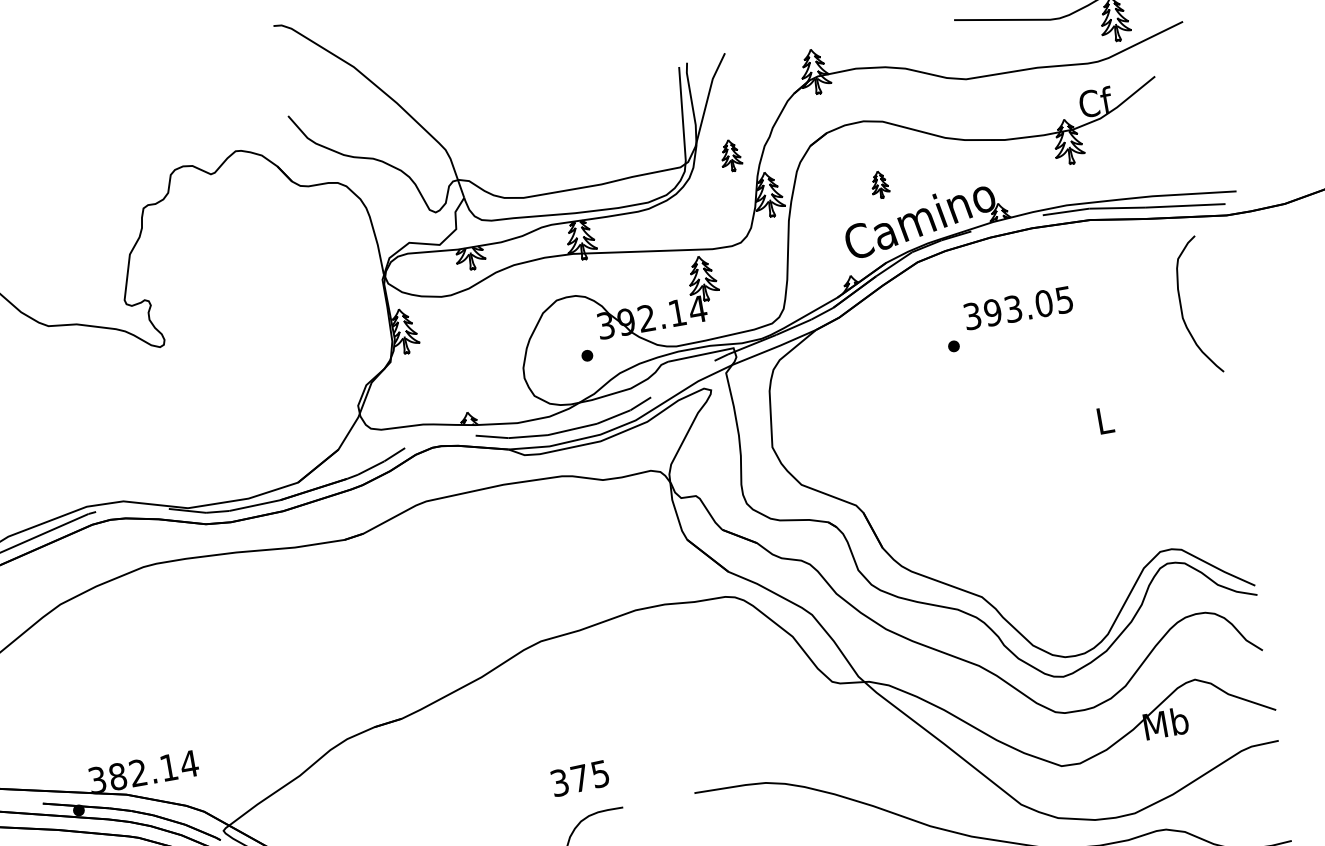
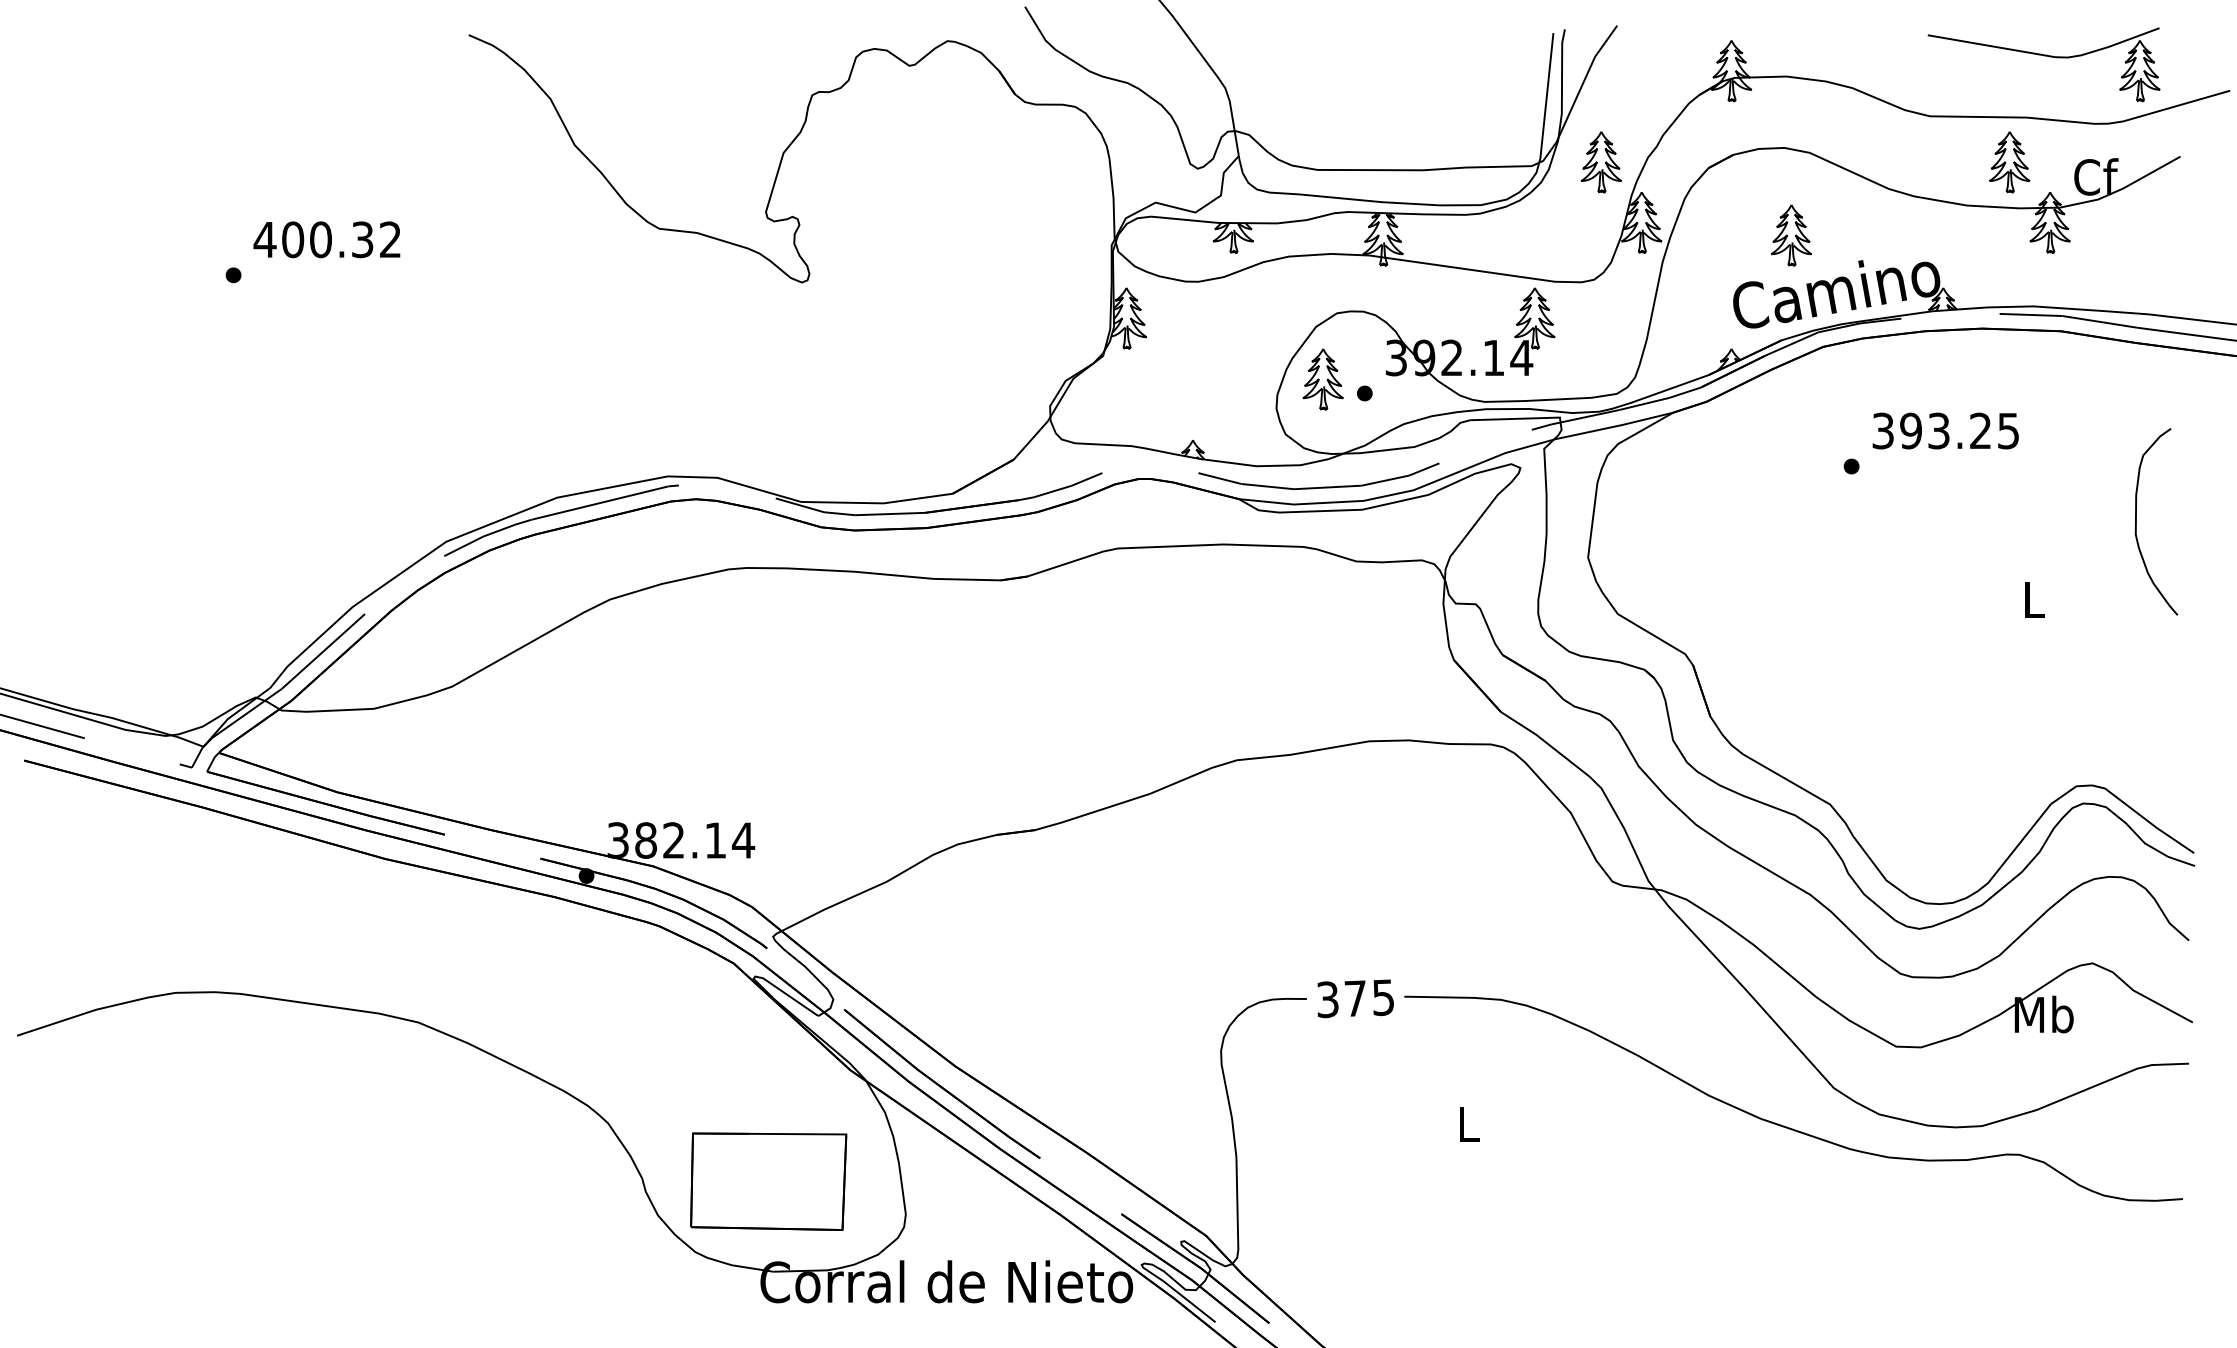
part: (1030, 102) -> (2009, 162), added
part: (730, 155) -> (1600, 162), size x1.43
part: (879, 184) -> (1791, 235), size x1.67
text: (1043, 303) -> (1980, 430), 393.05 -> 393.25
curve: (1181, 308) -> (2136, 521), moved
part: (554, 350) -> (1322, 379), added
text: (579, 778) -> (1355, 998), moved

